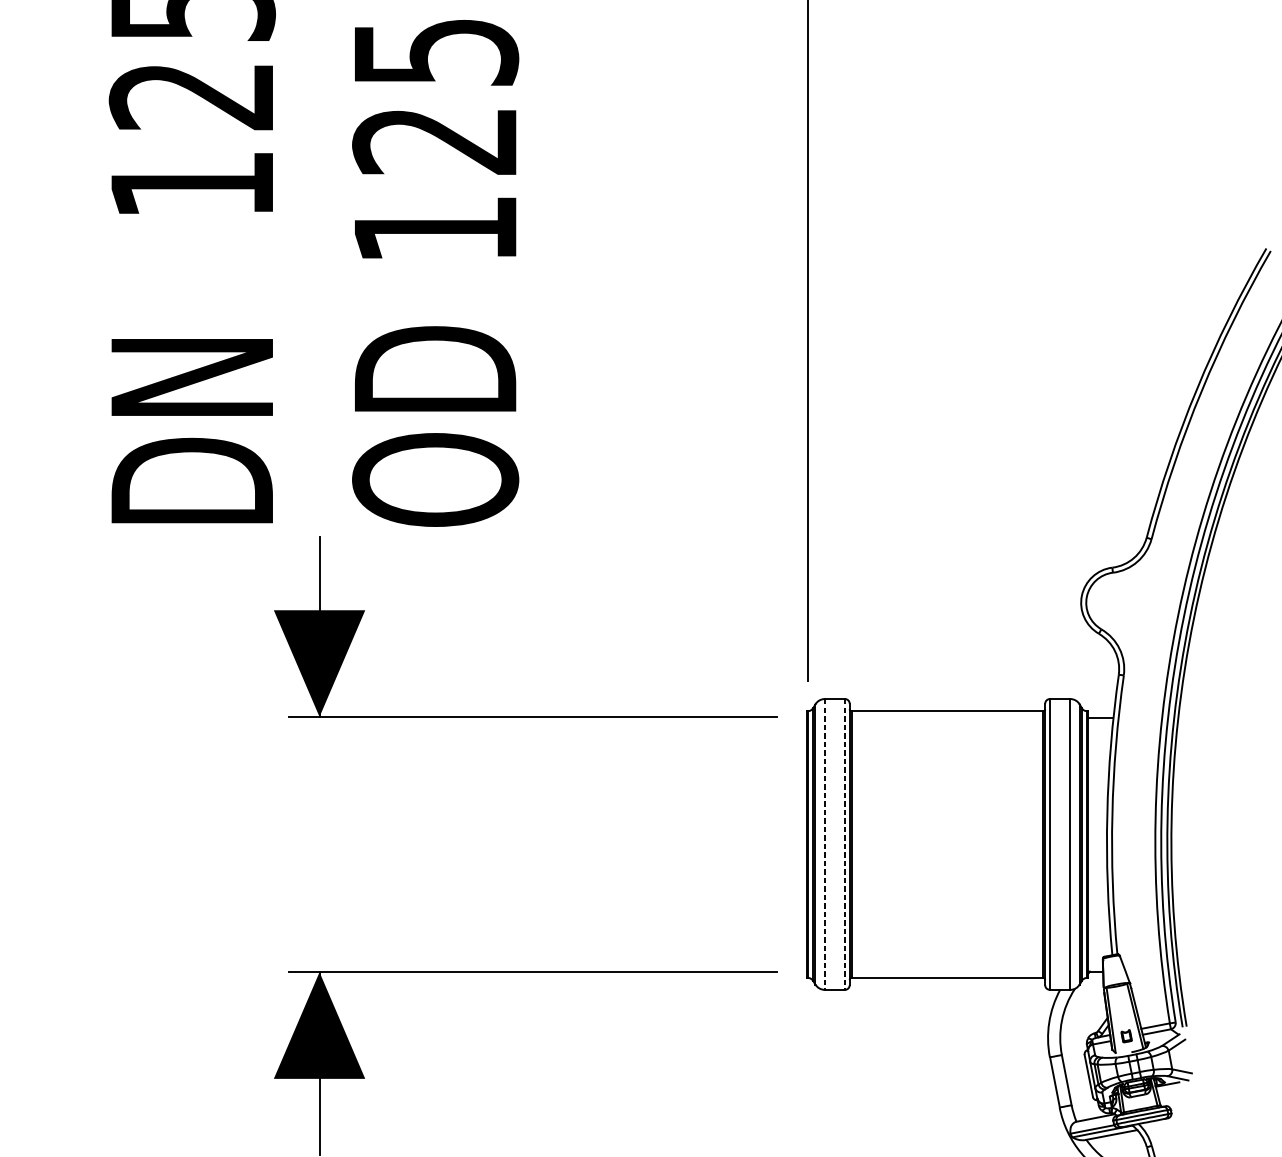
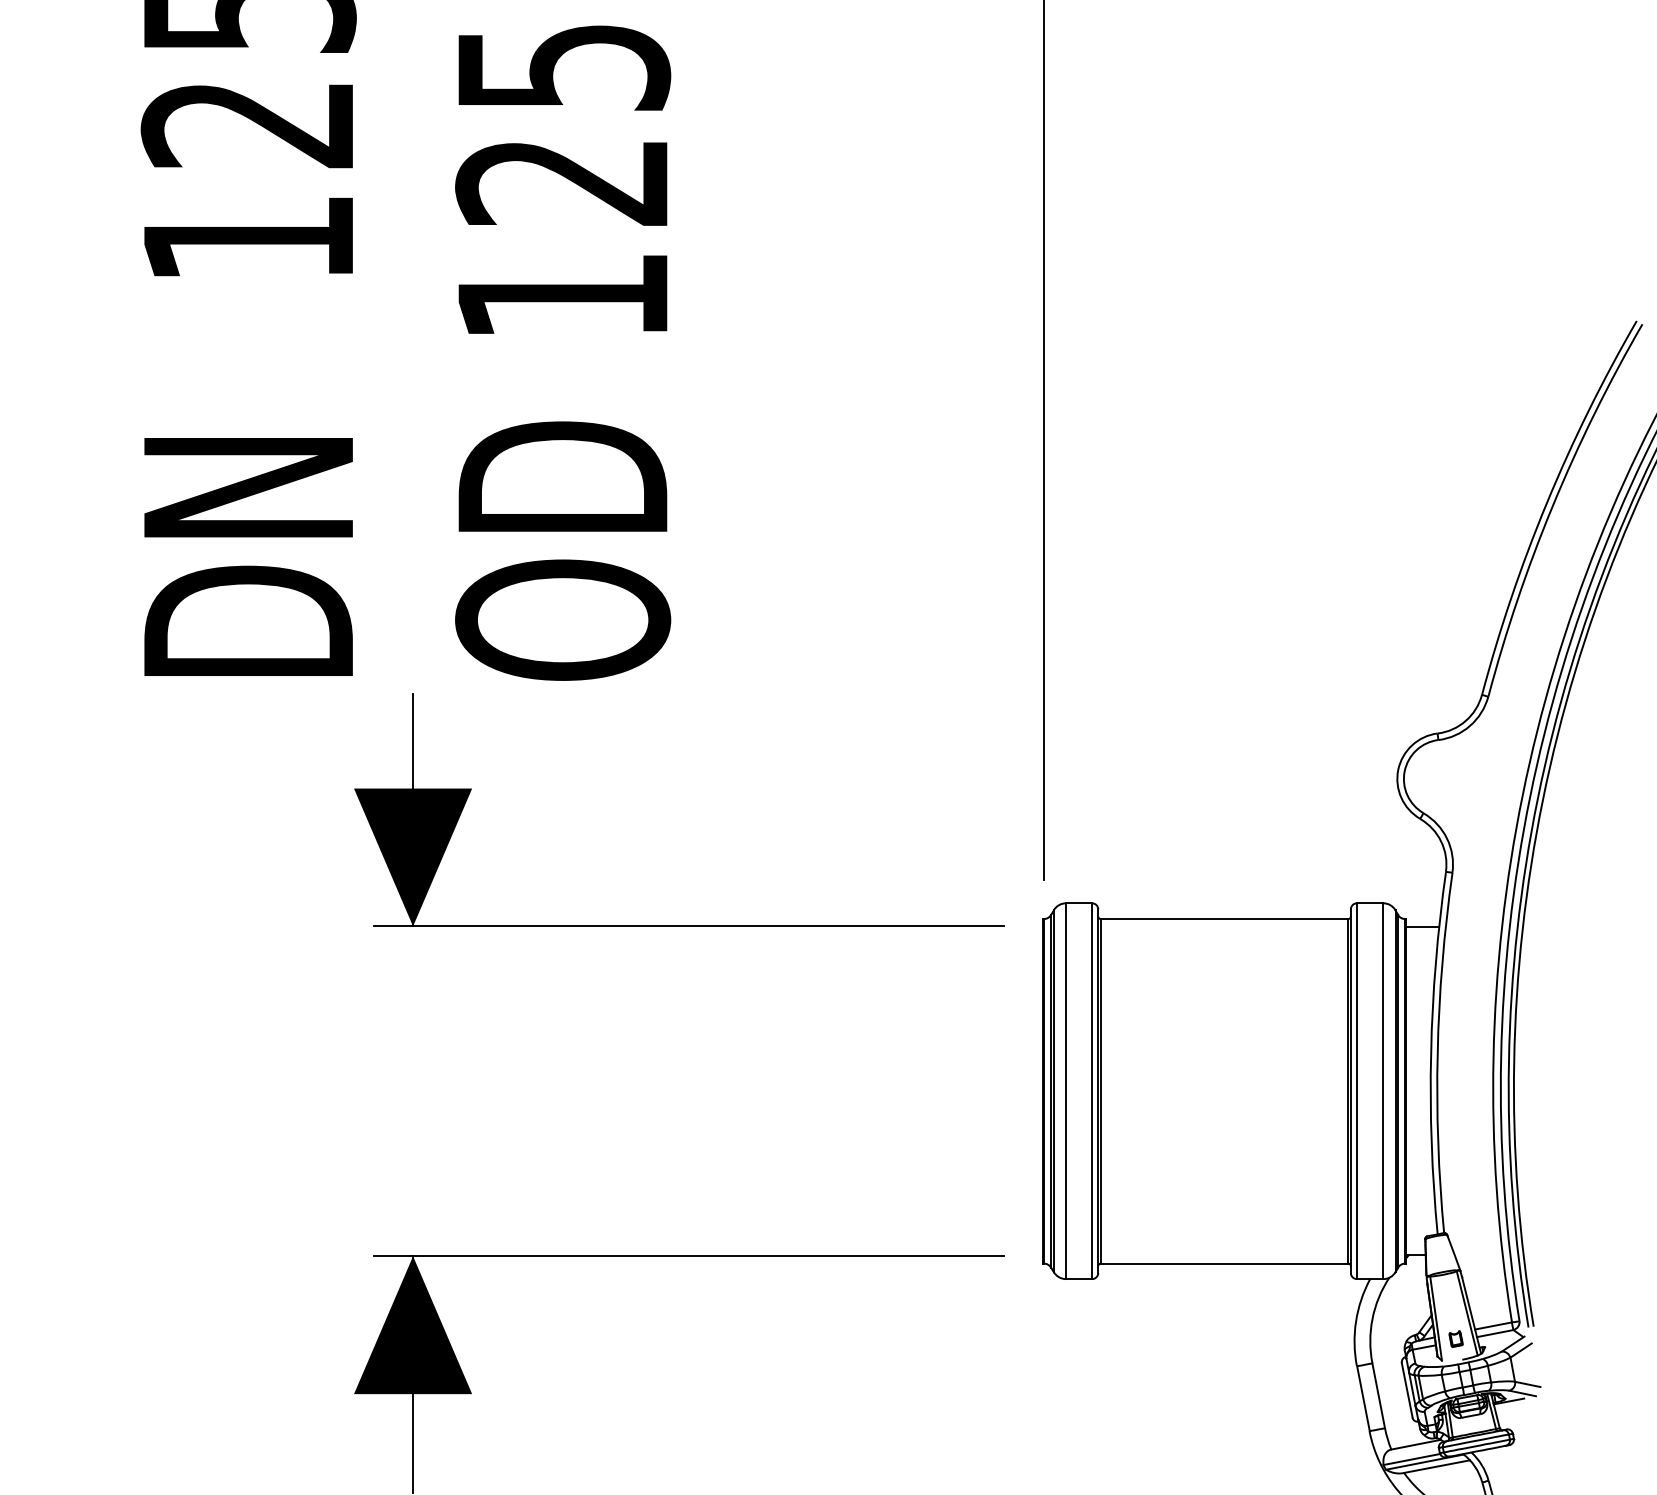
line: (824, 844) -> (1065, 1091), dashed -> solid
line: (845, 844) -> (1092, 1091), dashed -> solid

